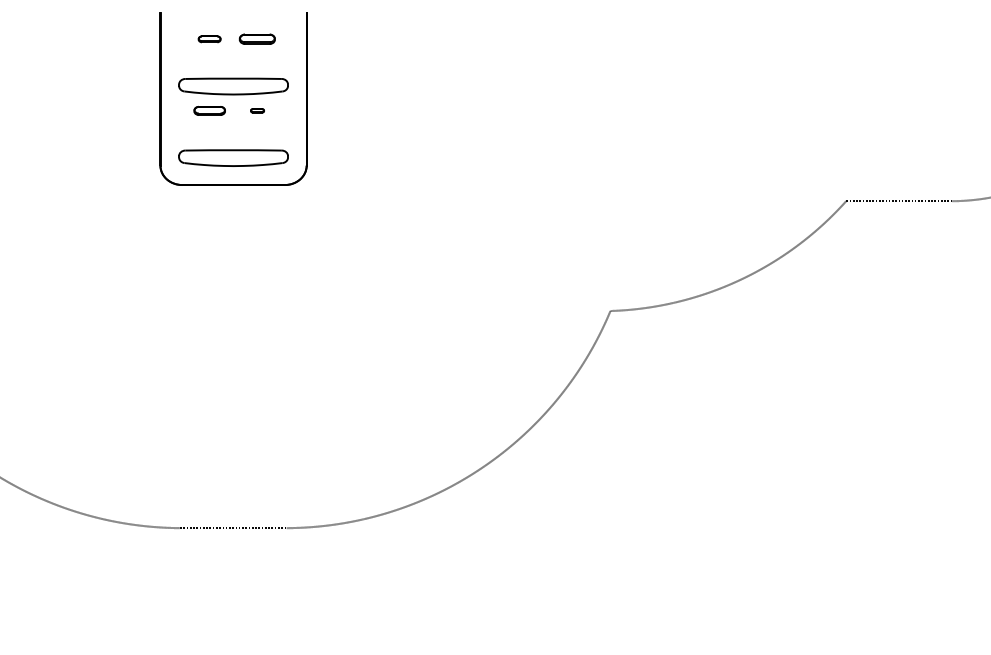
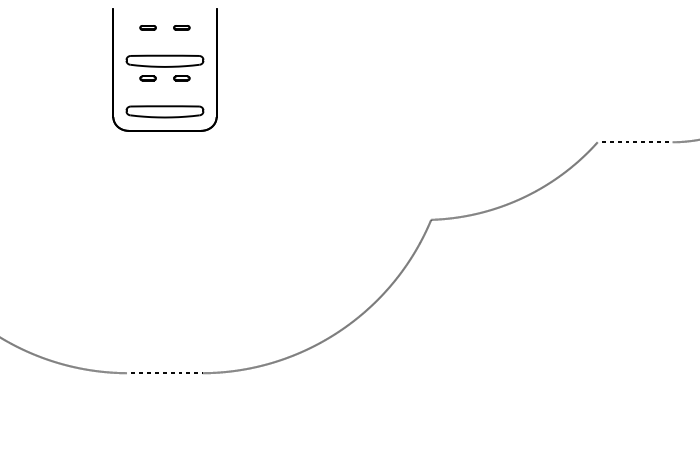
part: (256, 38) -> (181, 27), size x0.62
part: (208, 110) -> (147, 78), size x0.71
part: (256, 110) -> (181, 78), size x1.67

